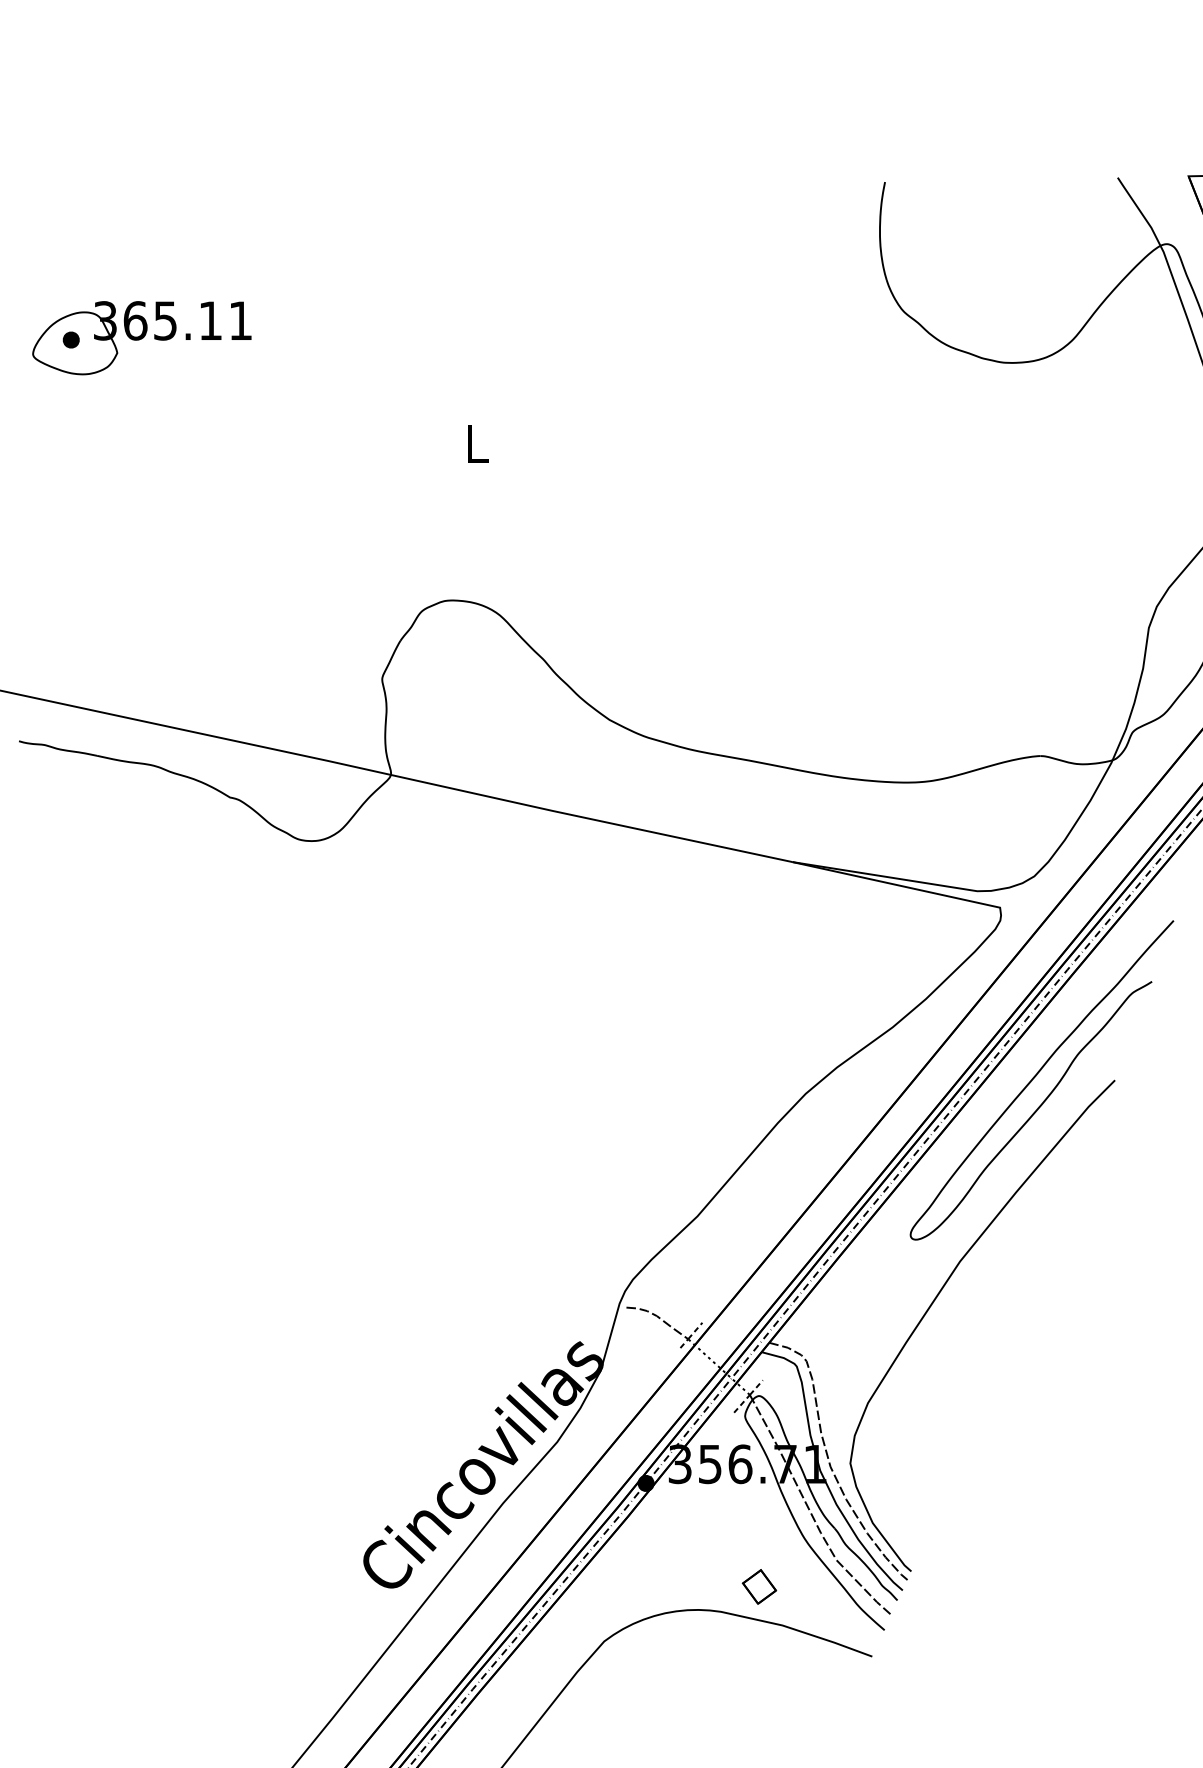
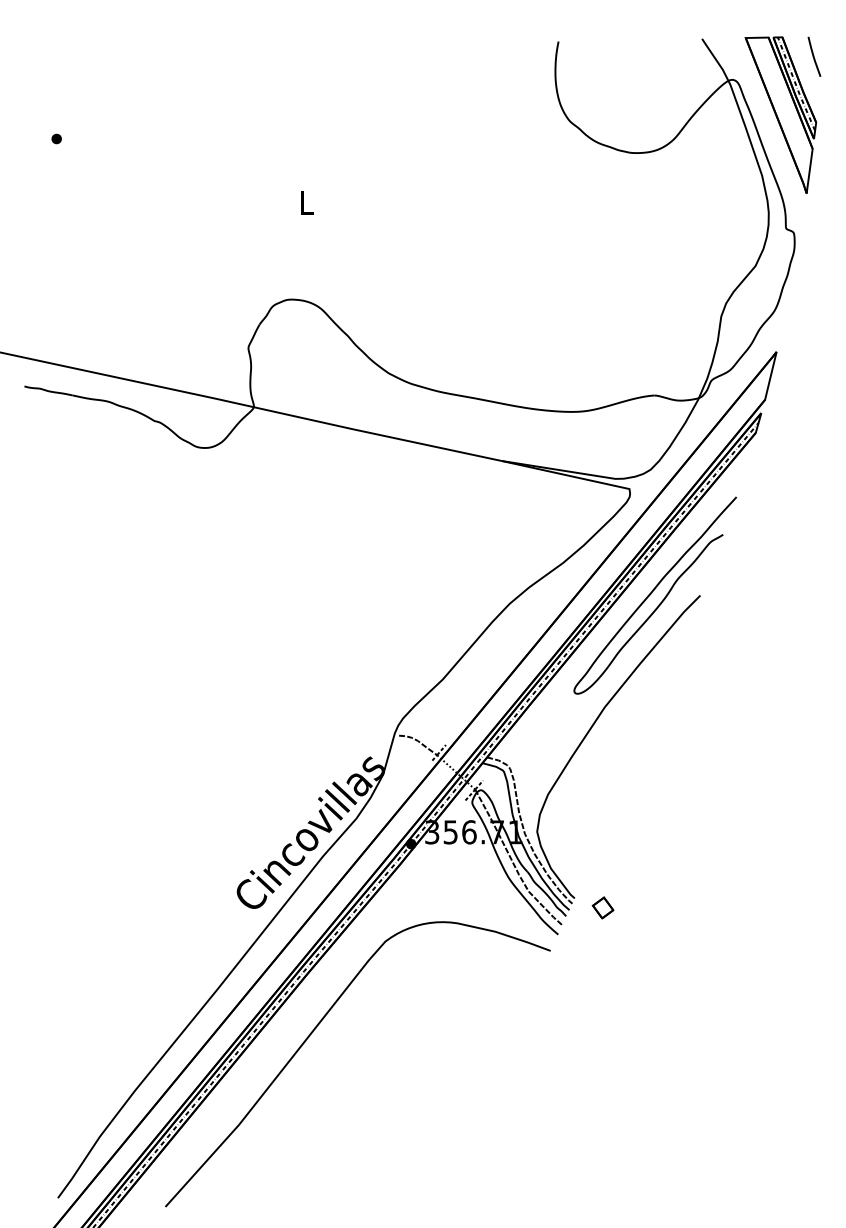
part: (140, 339) -> (99, 138), removed
part: (758, 1586) -> (602, 907), moved

